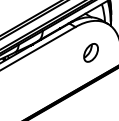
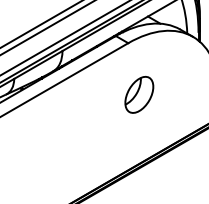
part: (90, 52) -> (138, 94), moved

